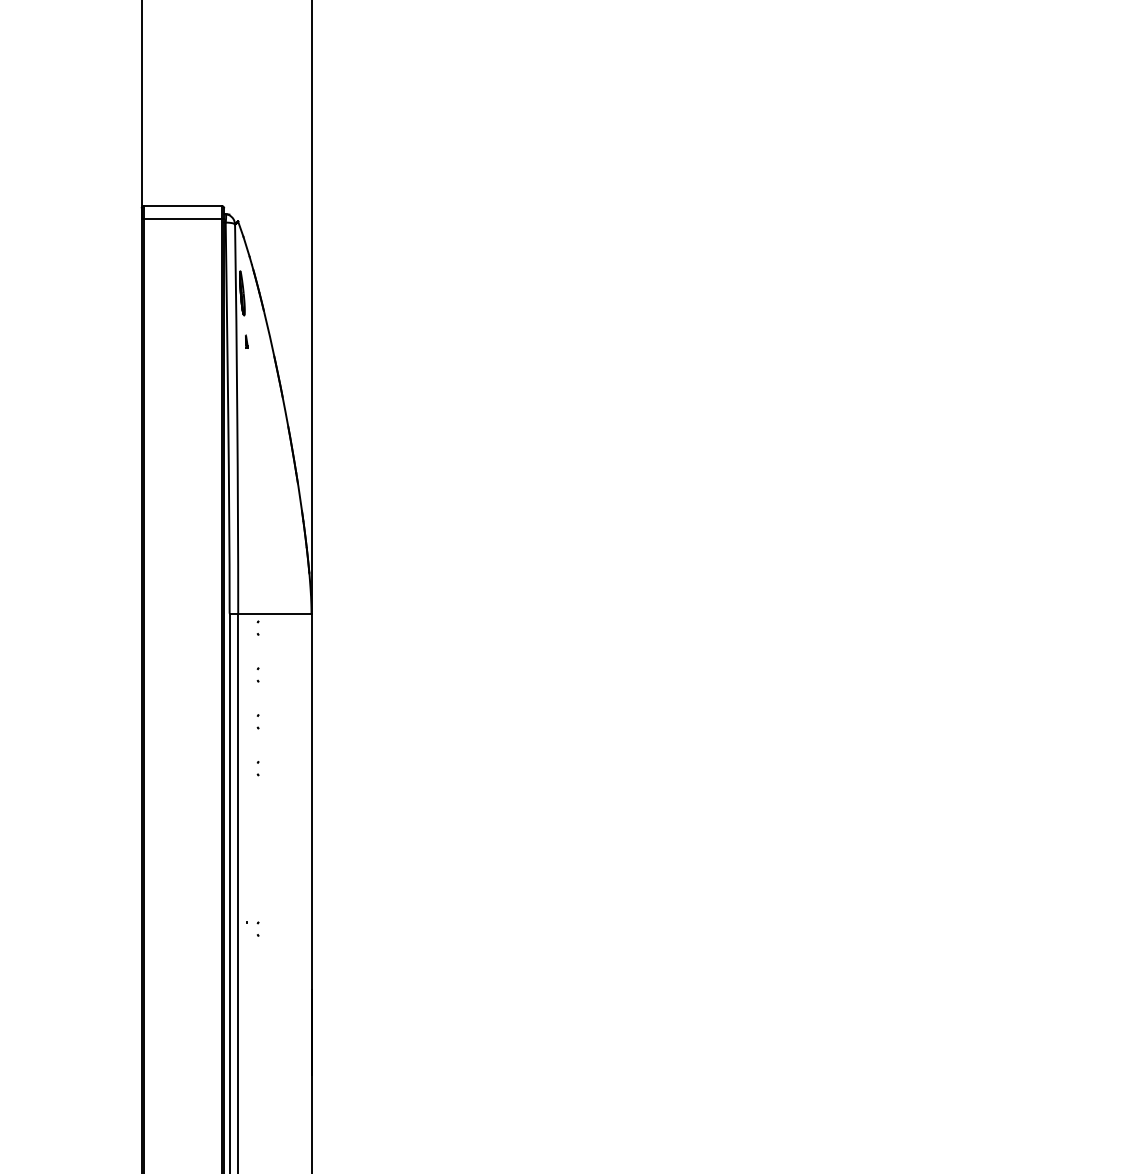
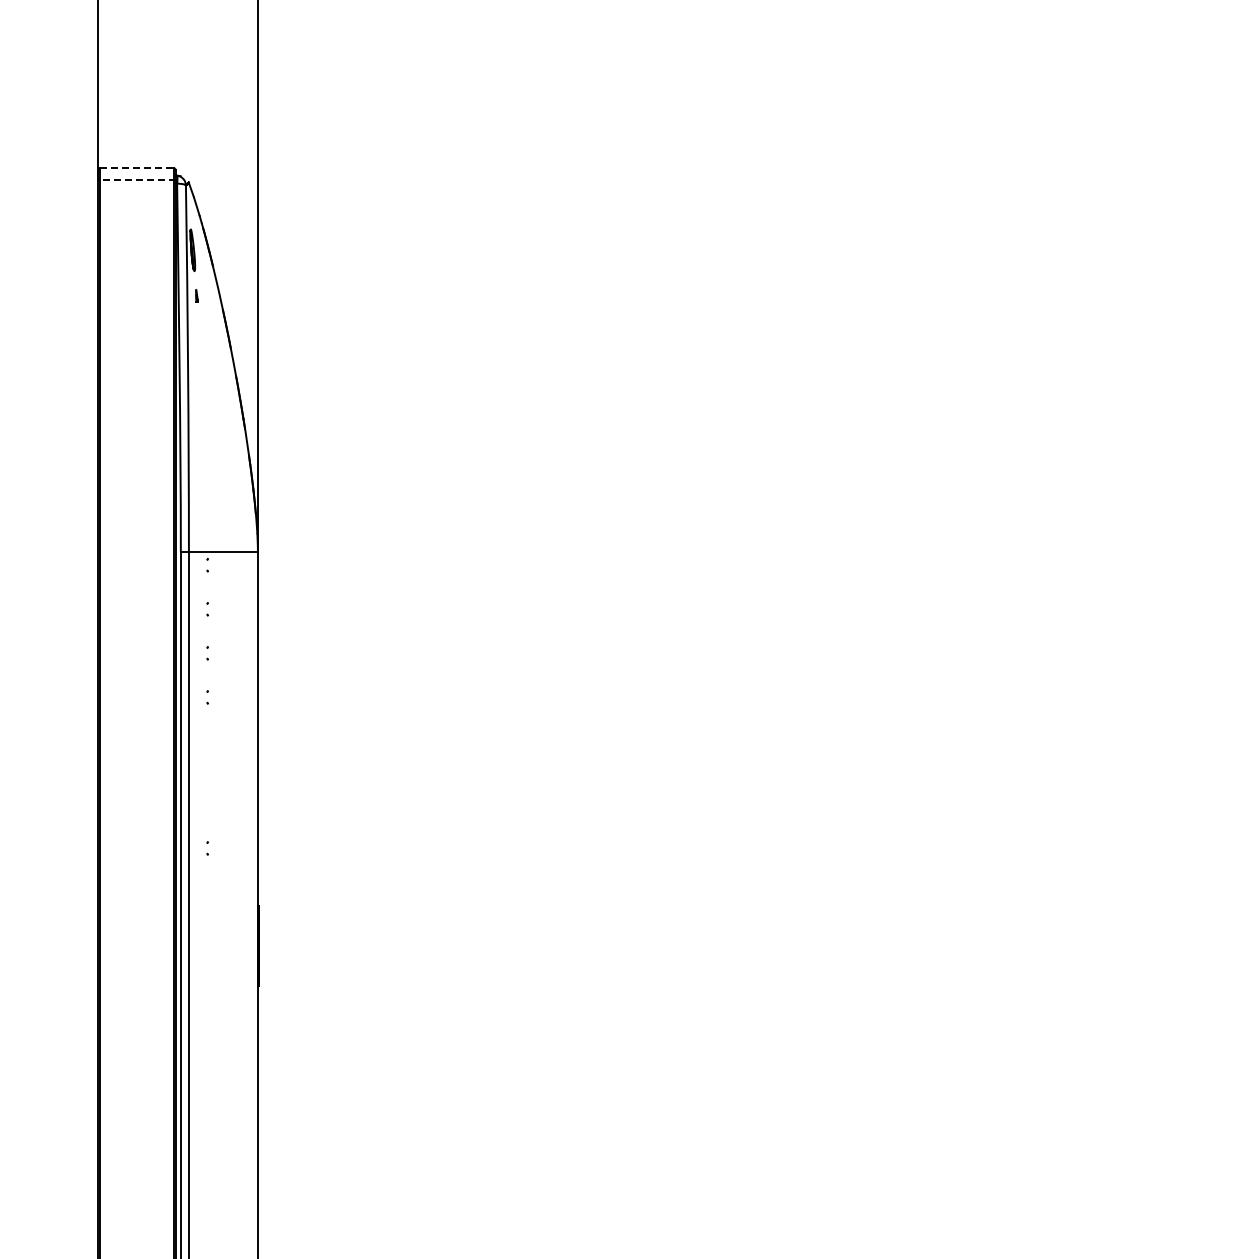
line: (182, 206) -> (136, 168), solid -> dashed
line: (182, 219) -> (136, 180), solid -> dashed

